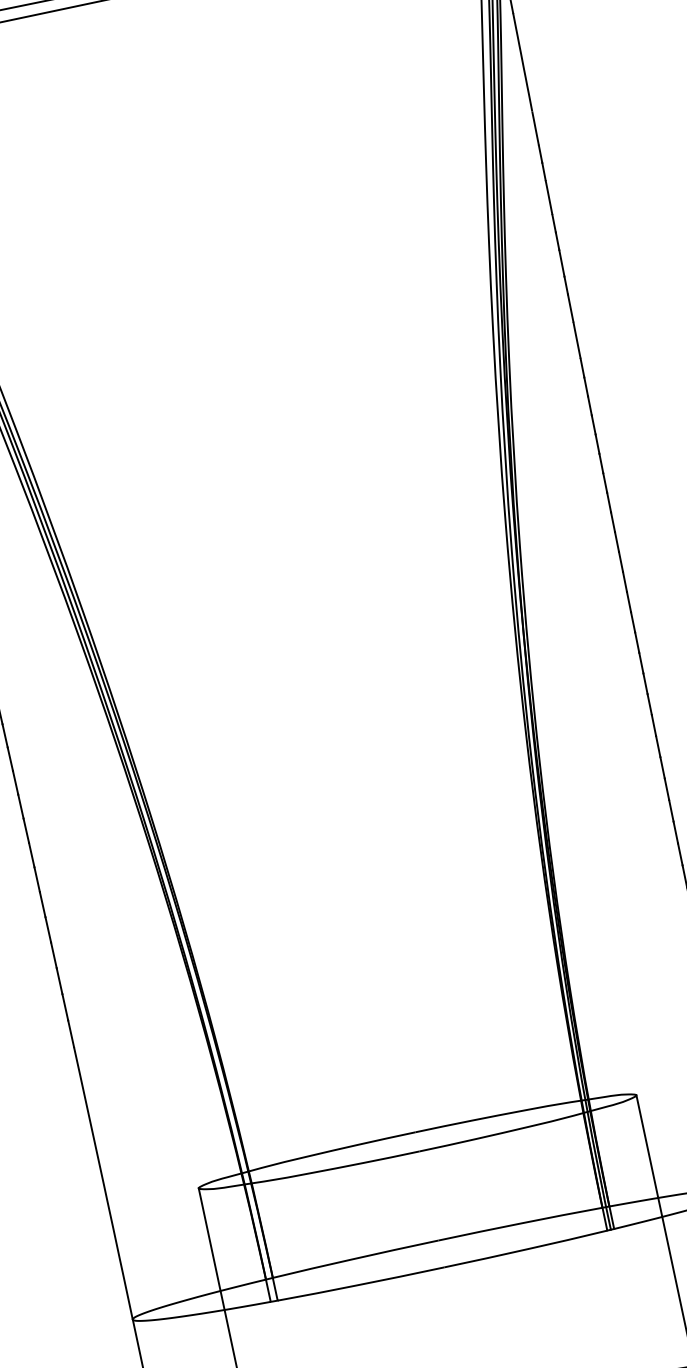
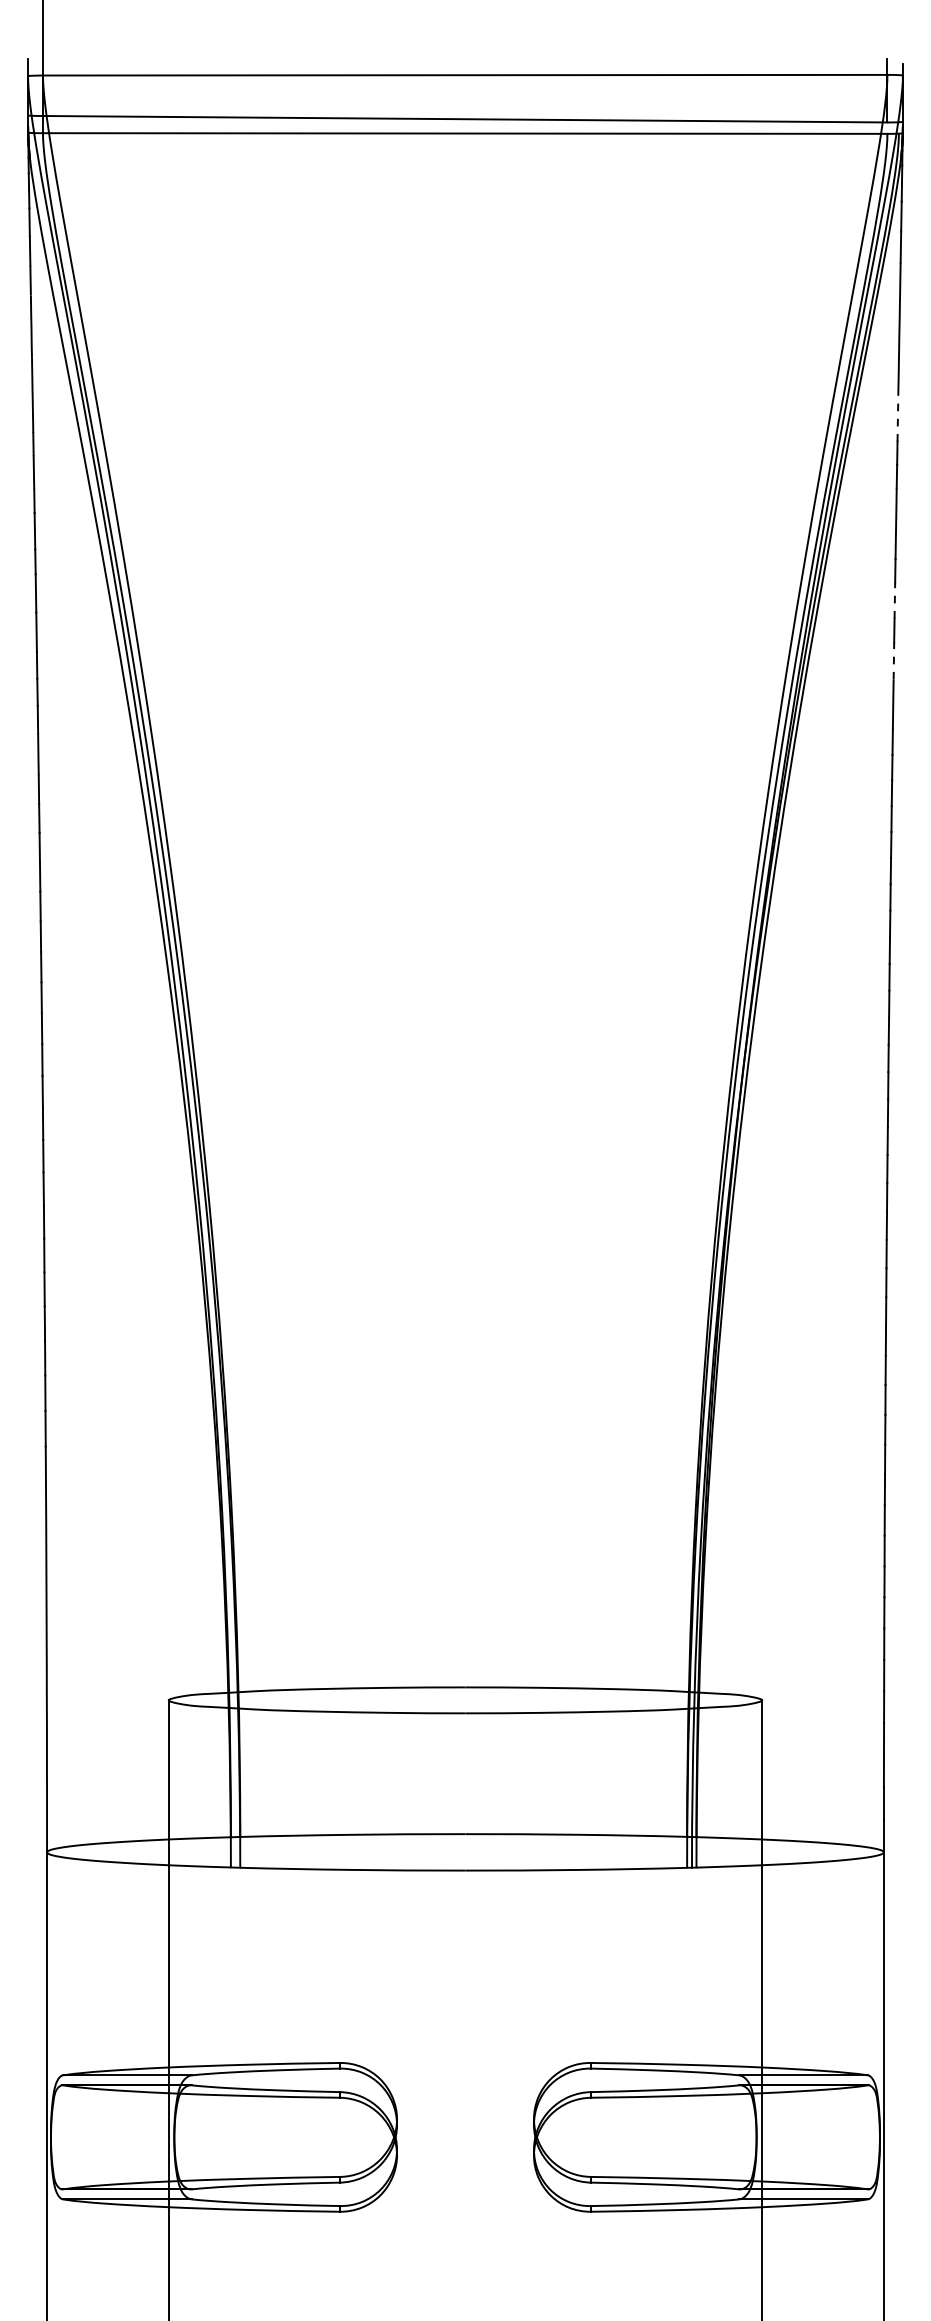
line: (535, 128) -> (897, 418), solid -> dashed
line: (561, 263) -> (894, 600), solid -> dashed
line: (570, 307) -> (893, 660), solid -> dashed

